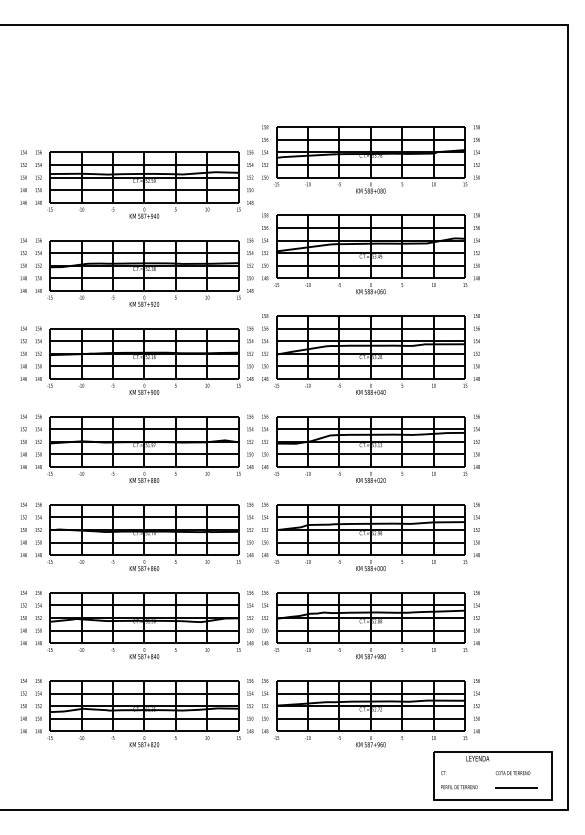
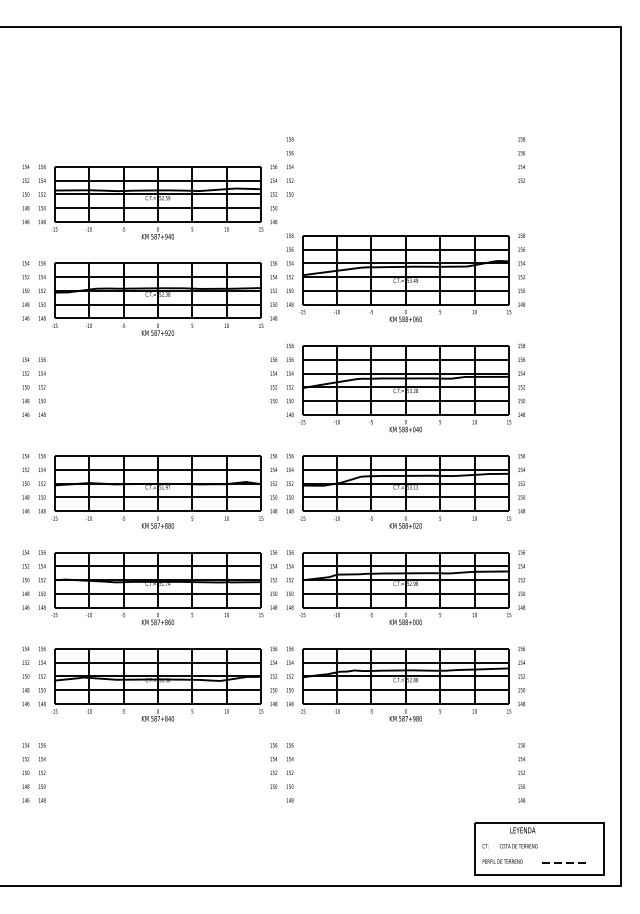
part: (376, 159) -> (411, 174), removed
part: (150, 361) -> (164, 395), removed
part: (150, 713) -> (164, 780), removed
part: (370, 713) -> (405, 780), removed
text: (512, 773) -> (518, 846), moved
line: (517, 788) -> (566, 863), solid -> dashed

